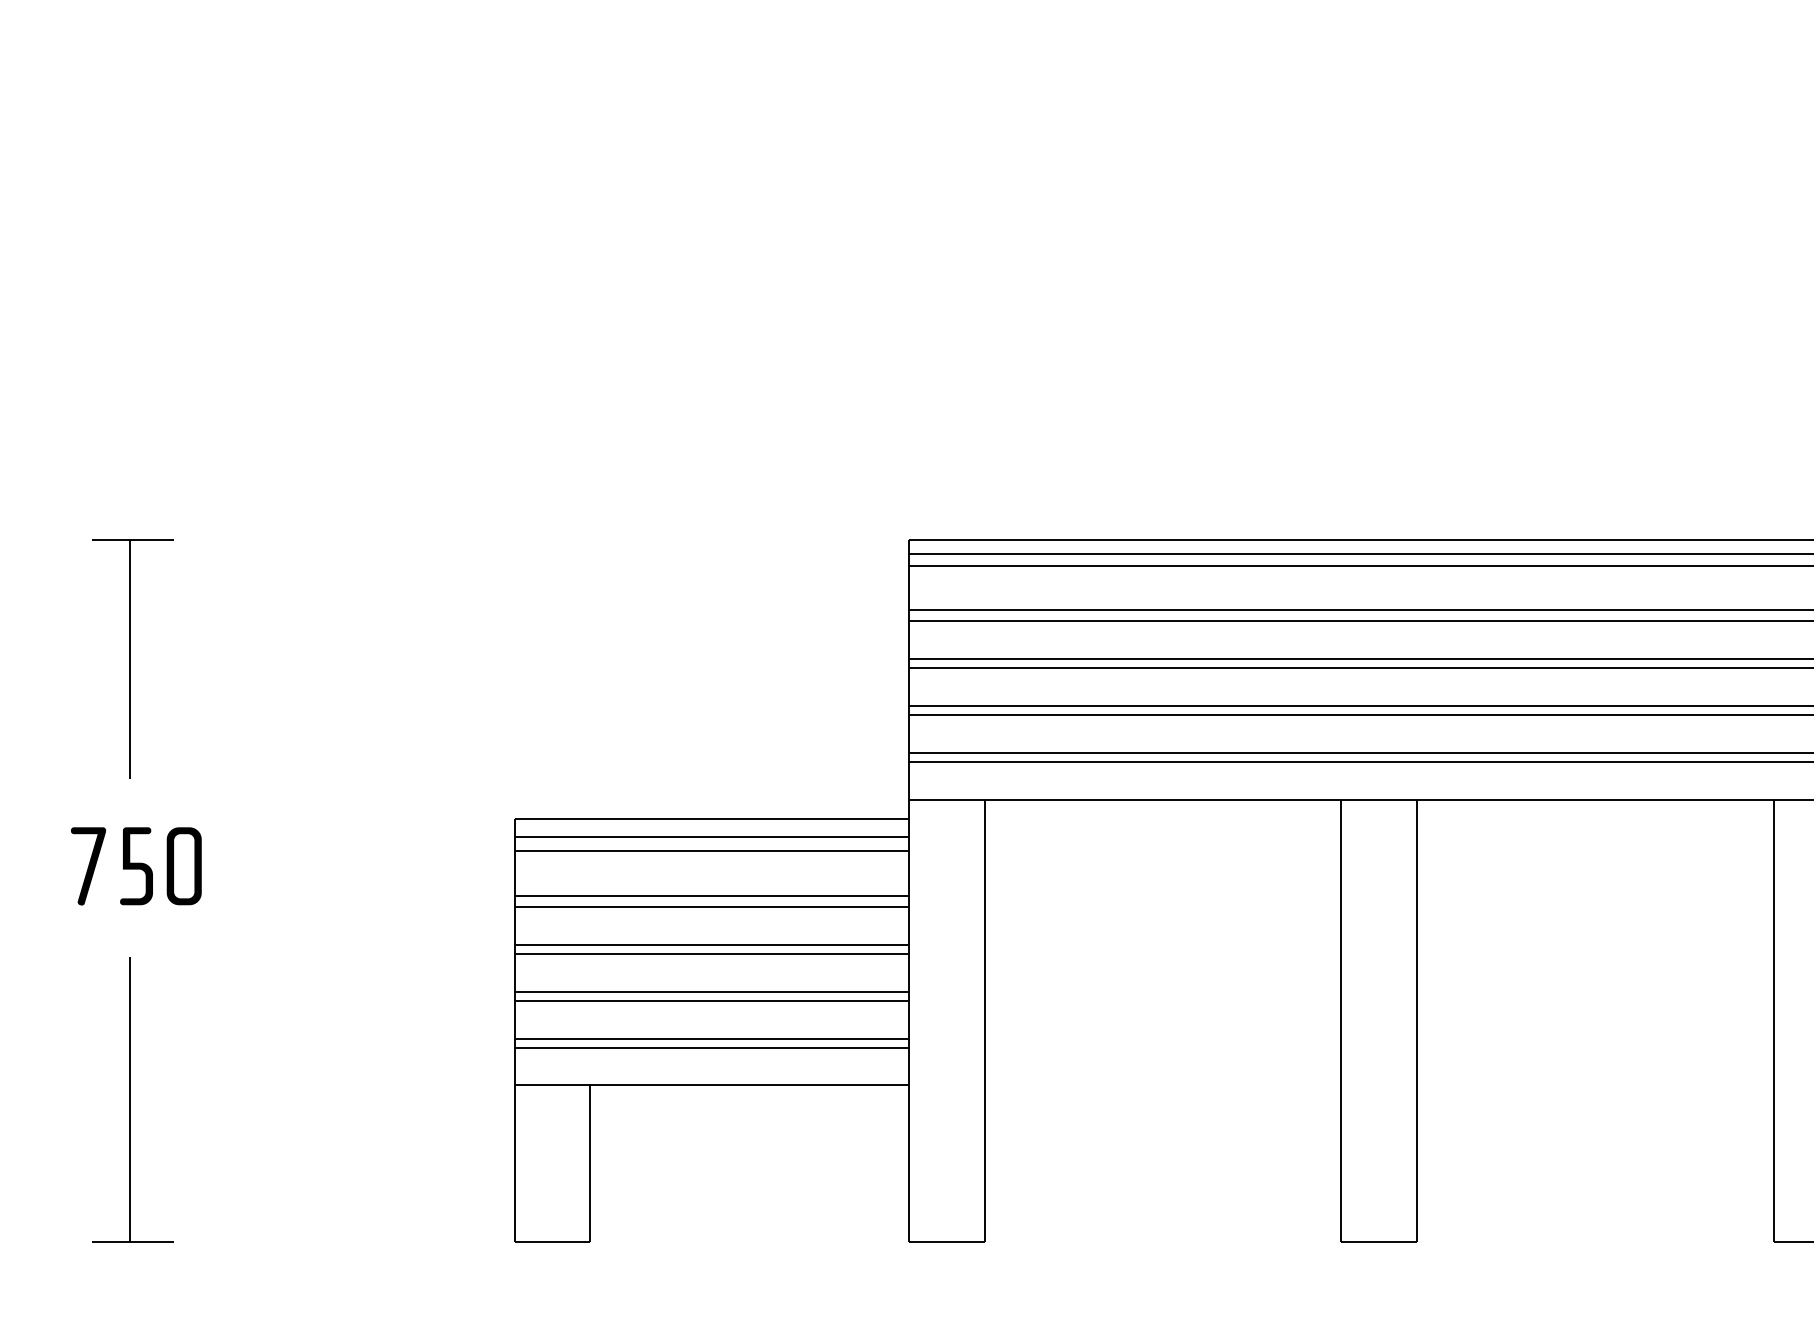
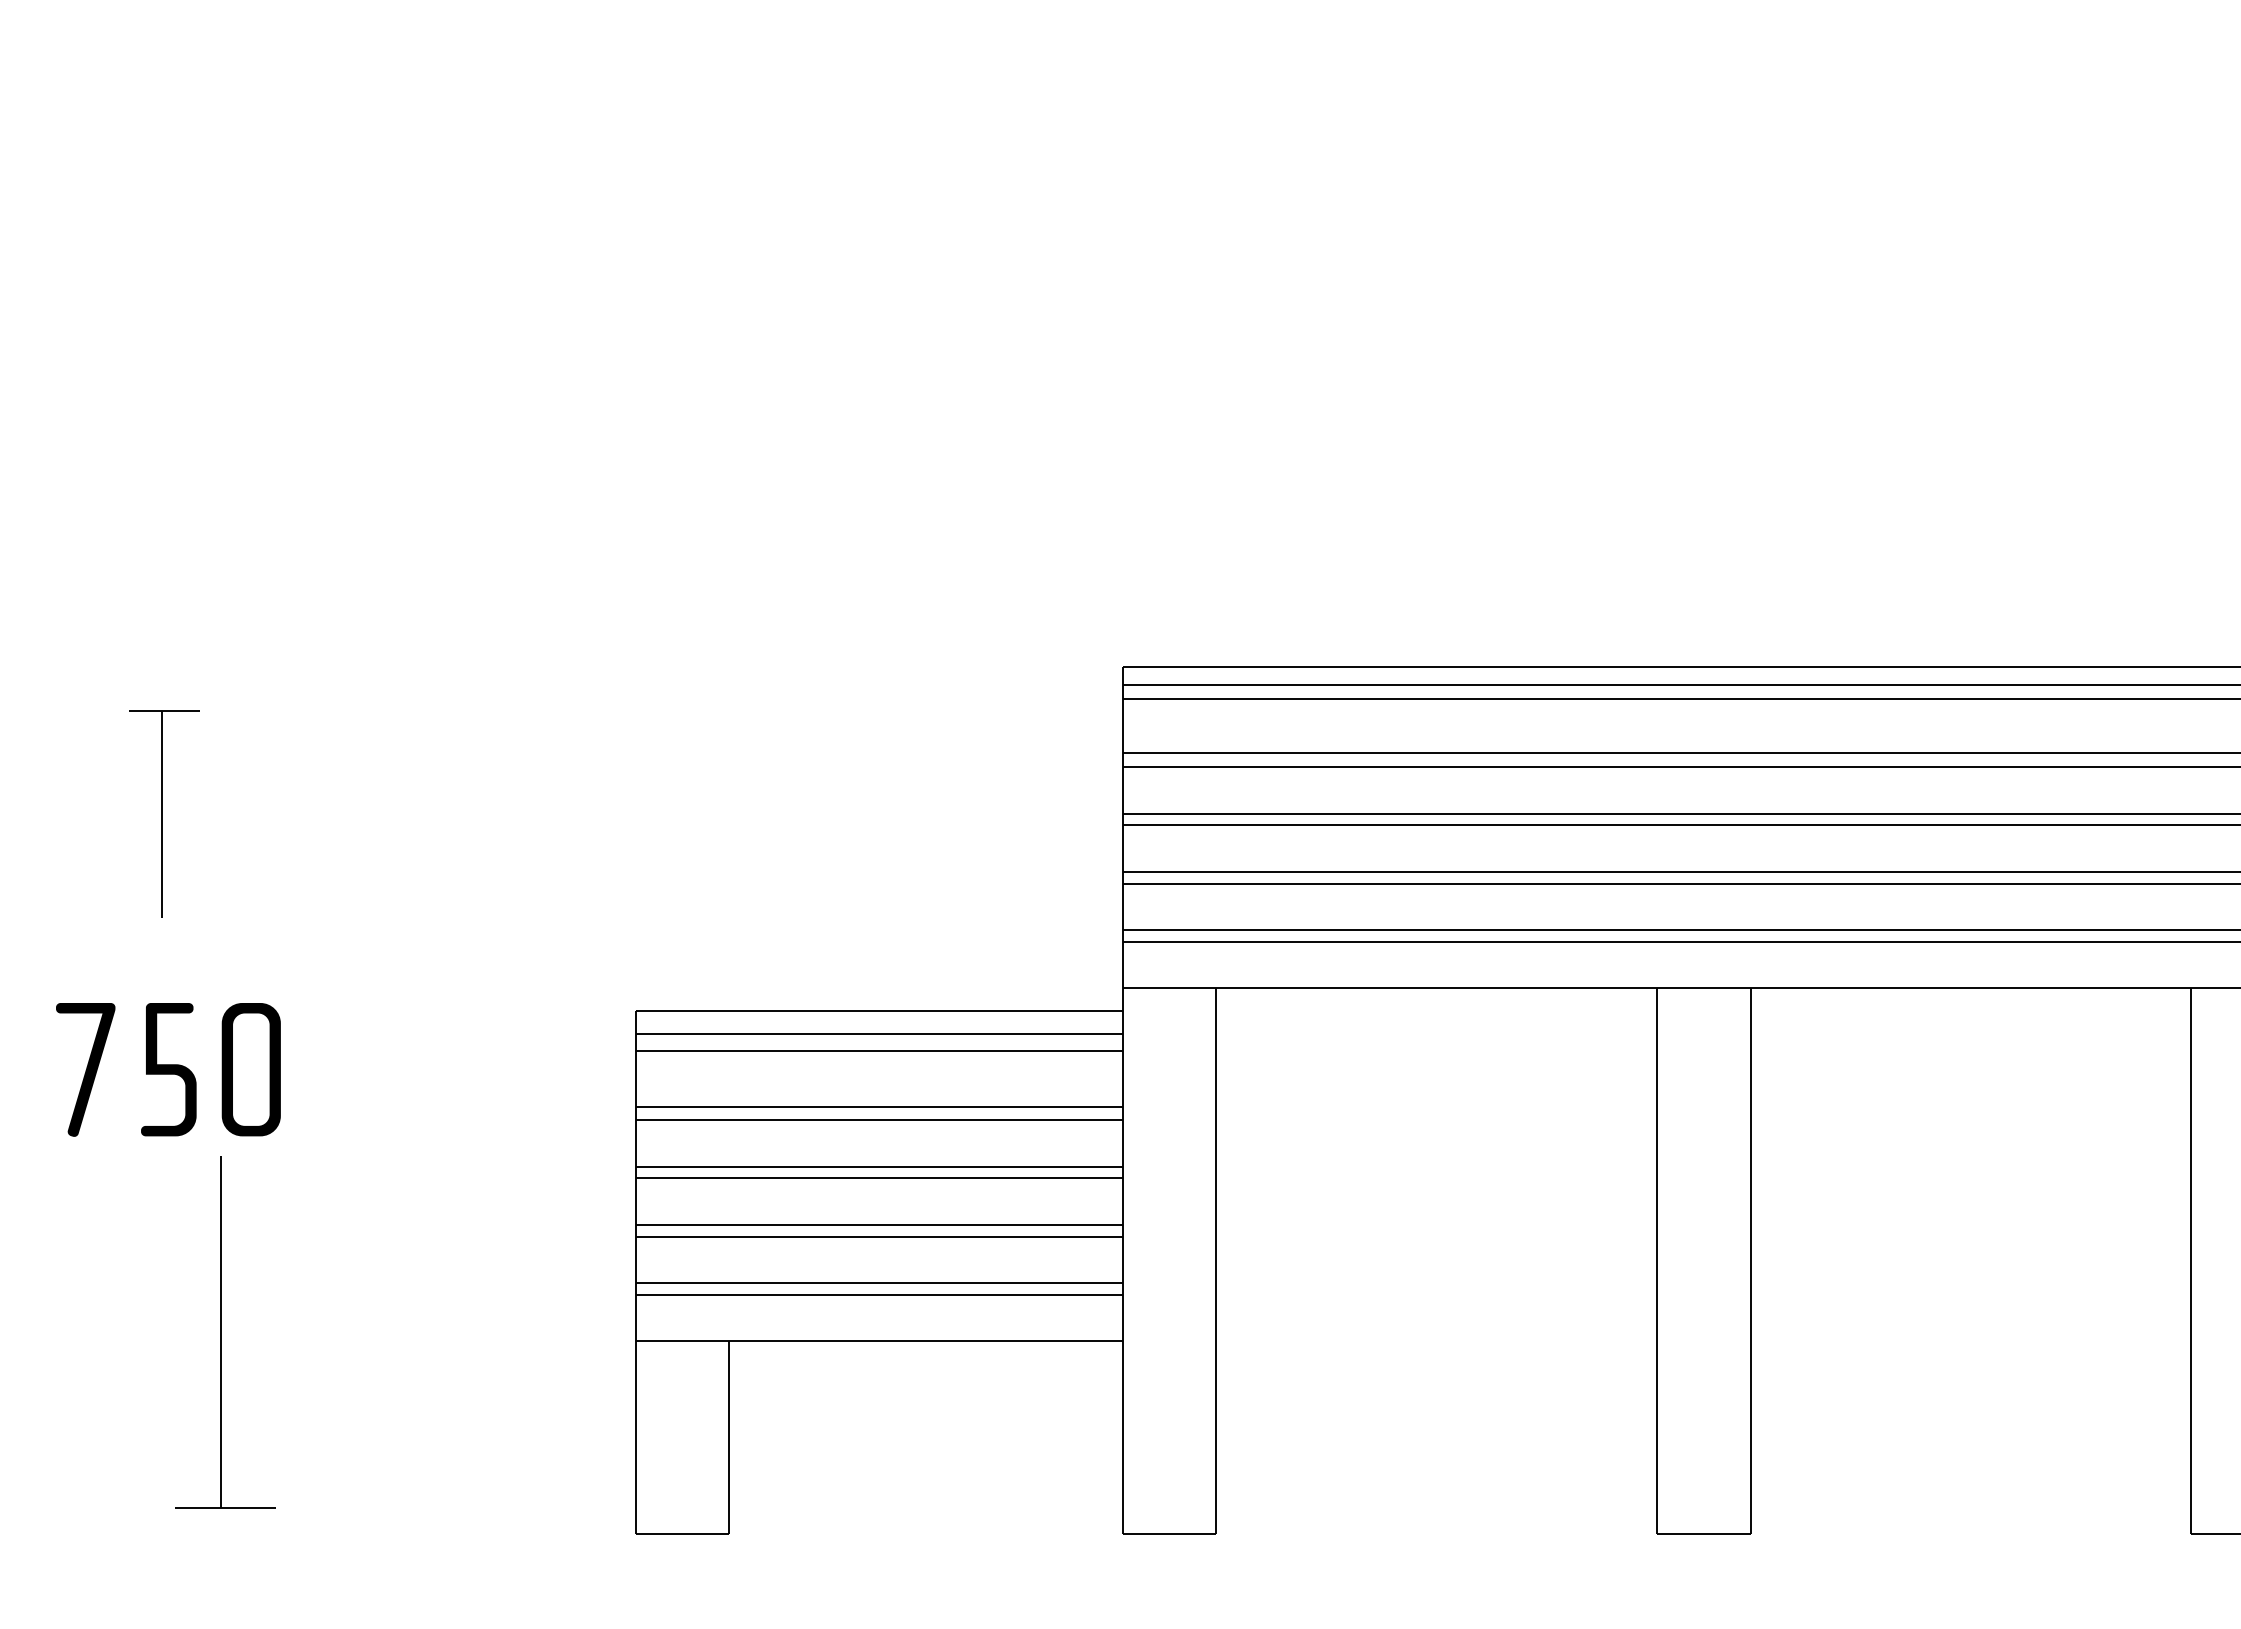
part: (133, 658) -> (164, 813), size x0.7
part: (136, 866) -> (168, 1070), size x1.4
part: (133, 1099) -> (225, 1332), moved

